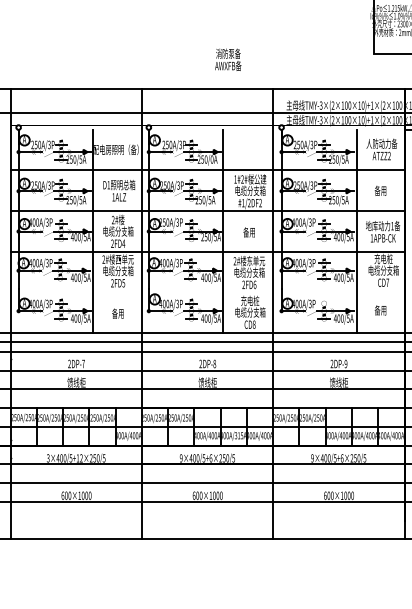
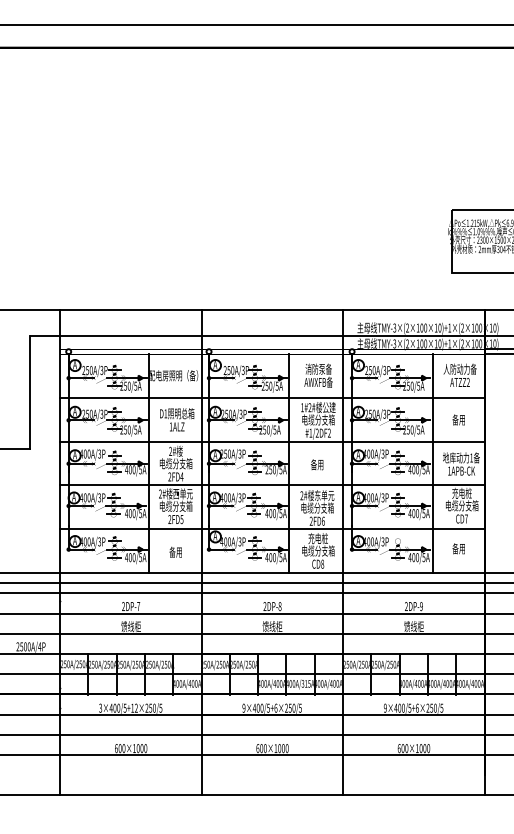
text: (228, 59) -> (318, 375), moved
text: (211, 158) -> (276, 385), 250/0A -> 250/5A
line: (207, 292) -> (272, 529), added

